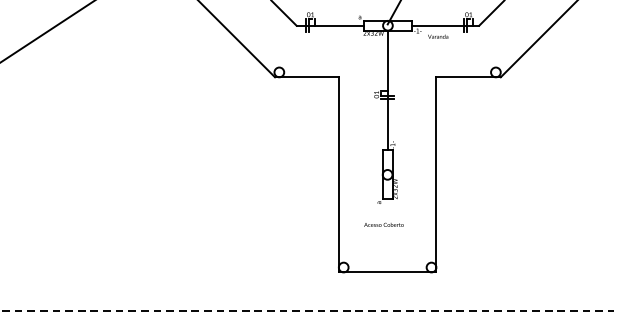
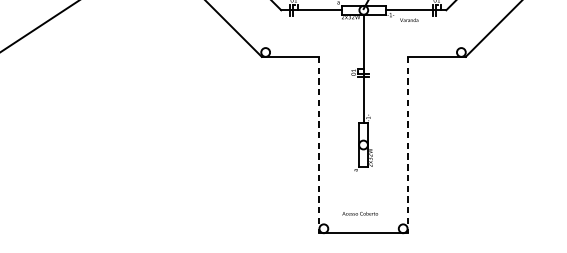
line: (338, 174) -> (319, 144), solid -> dashed
line: (436, 174) -> (407, 144), solid -> dashed
text: (383, 224) -> (359, 213), moved

